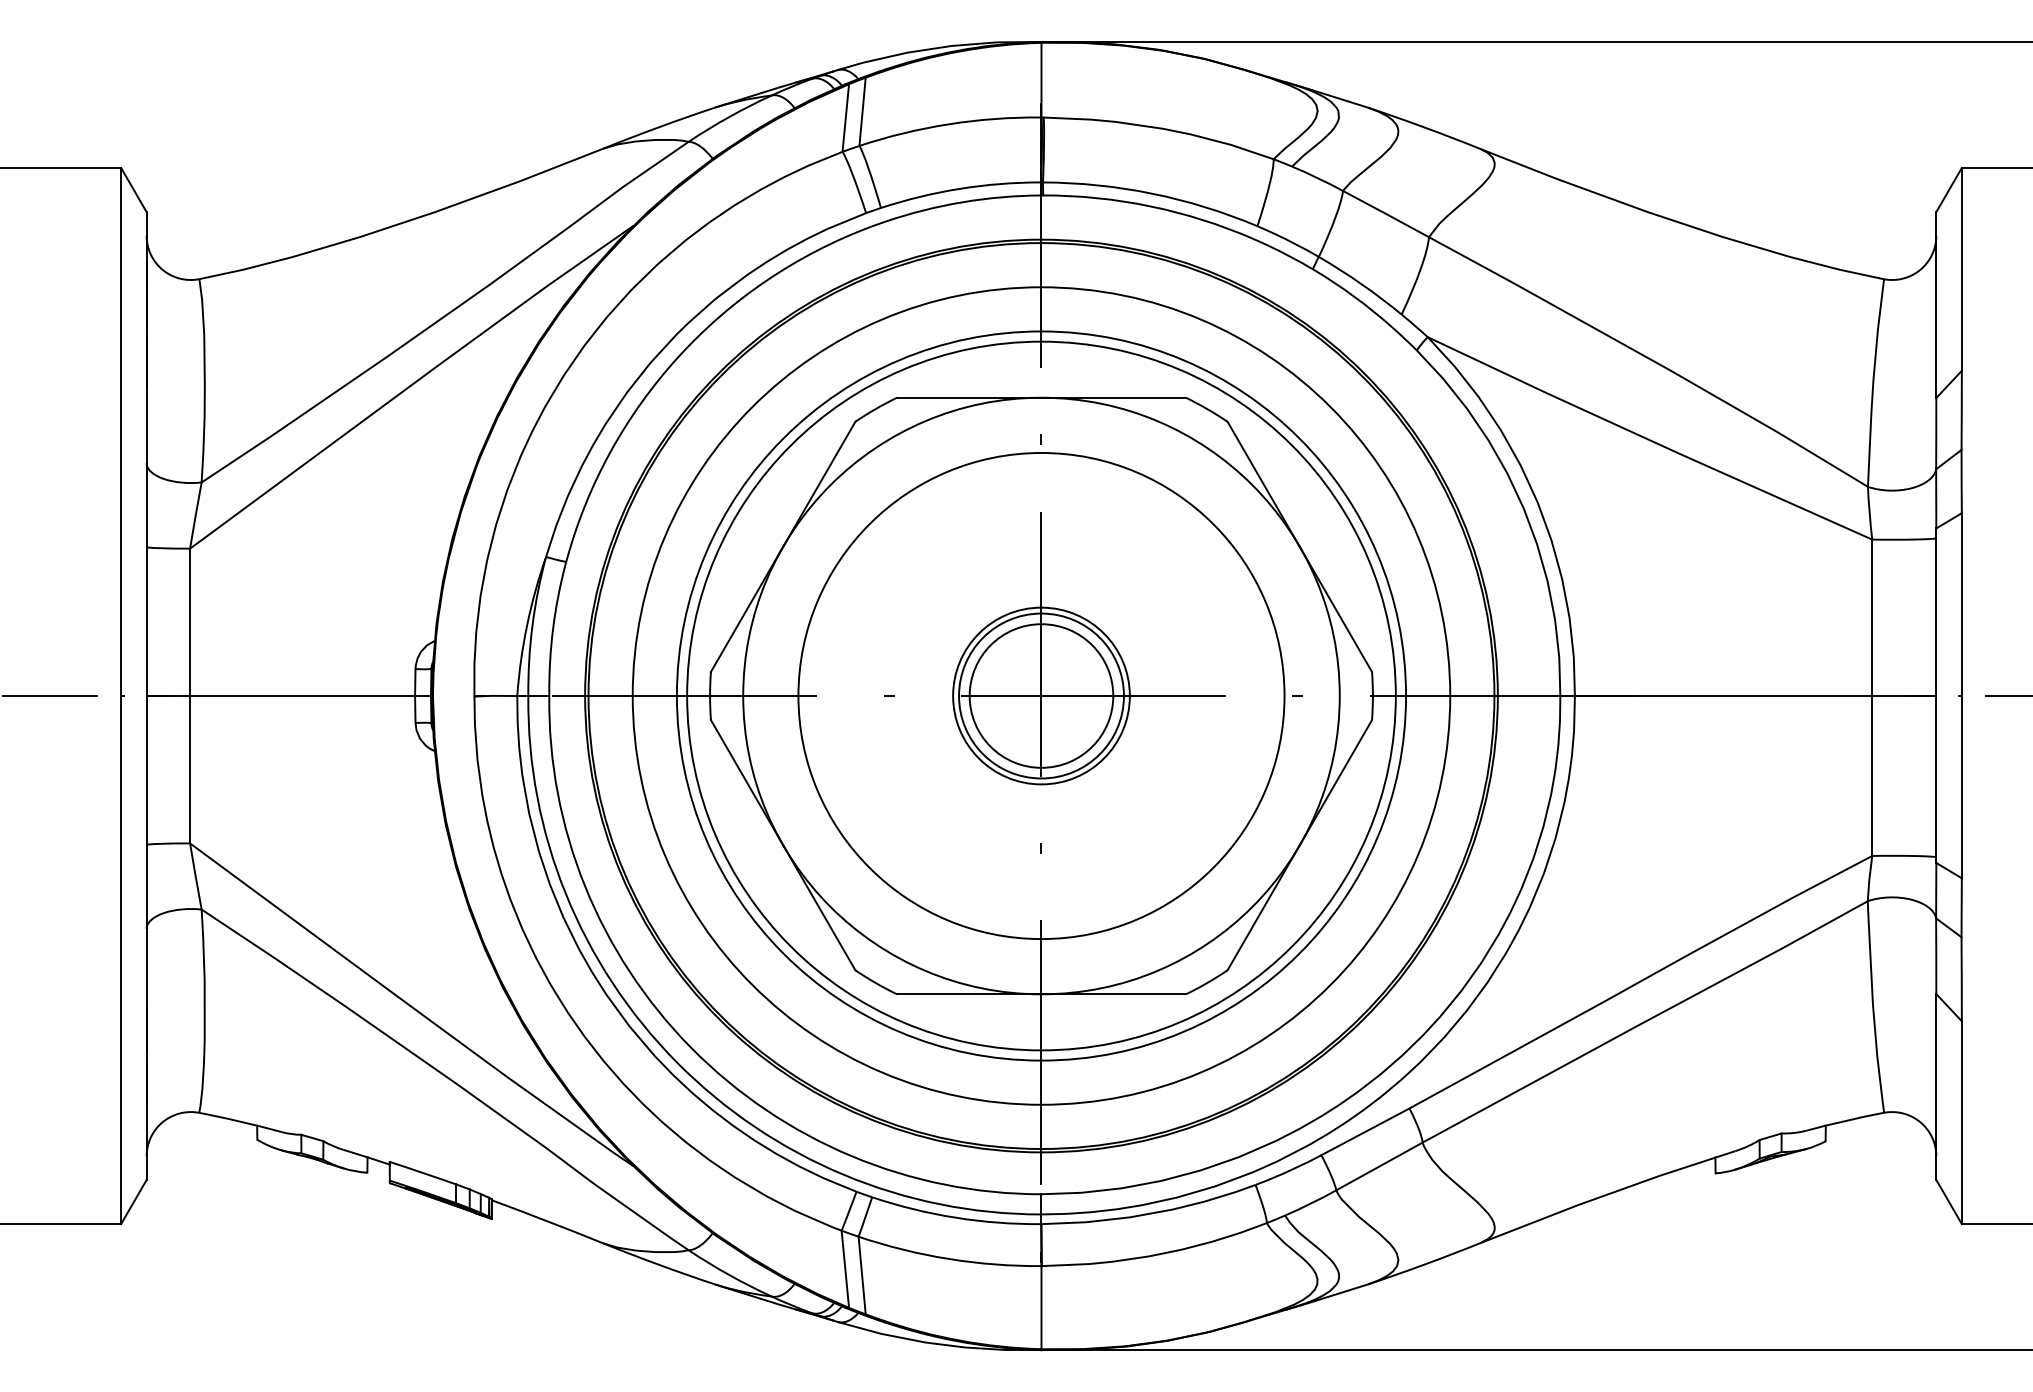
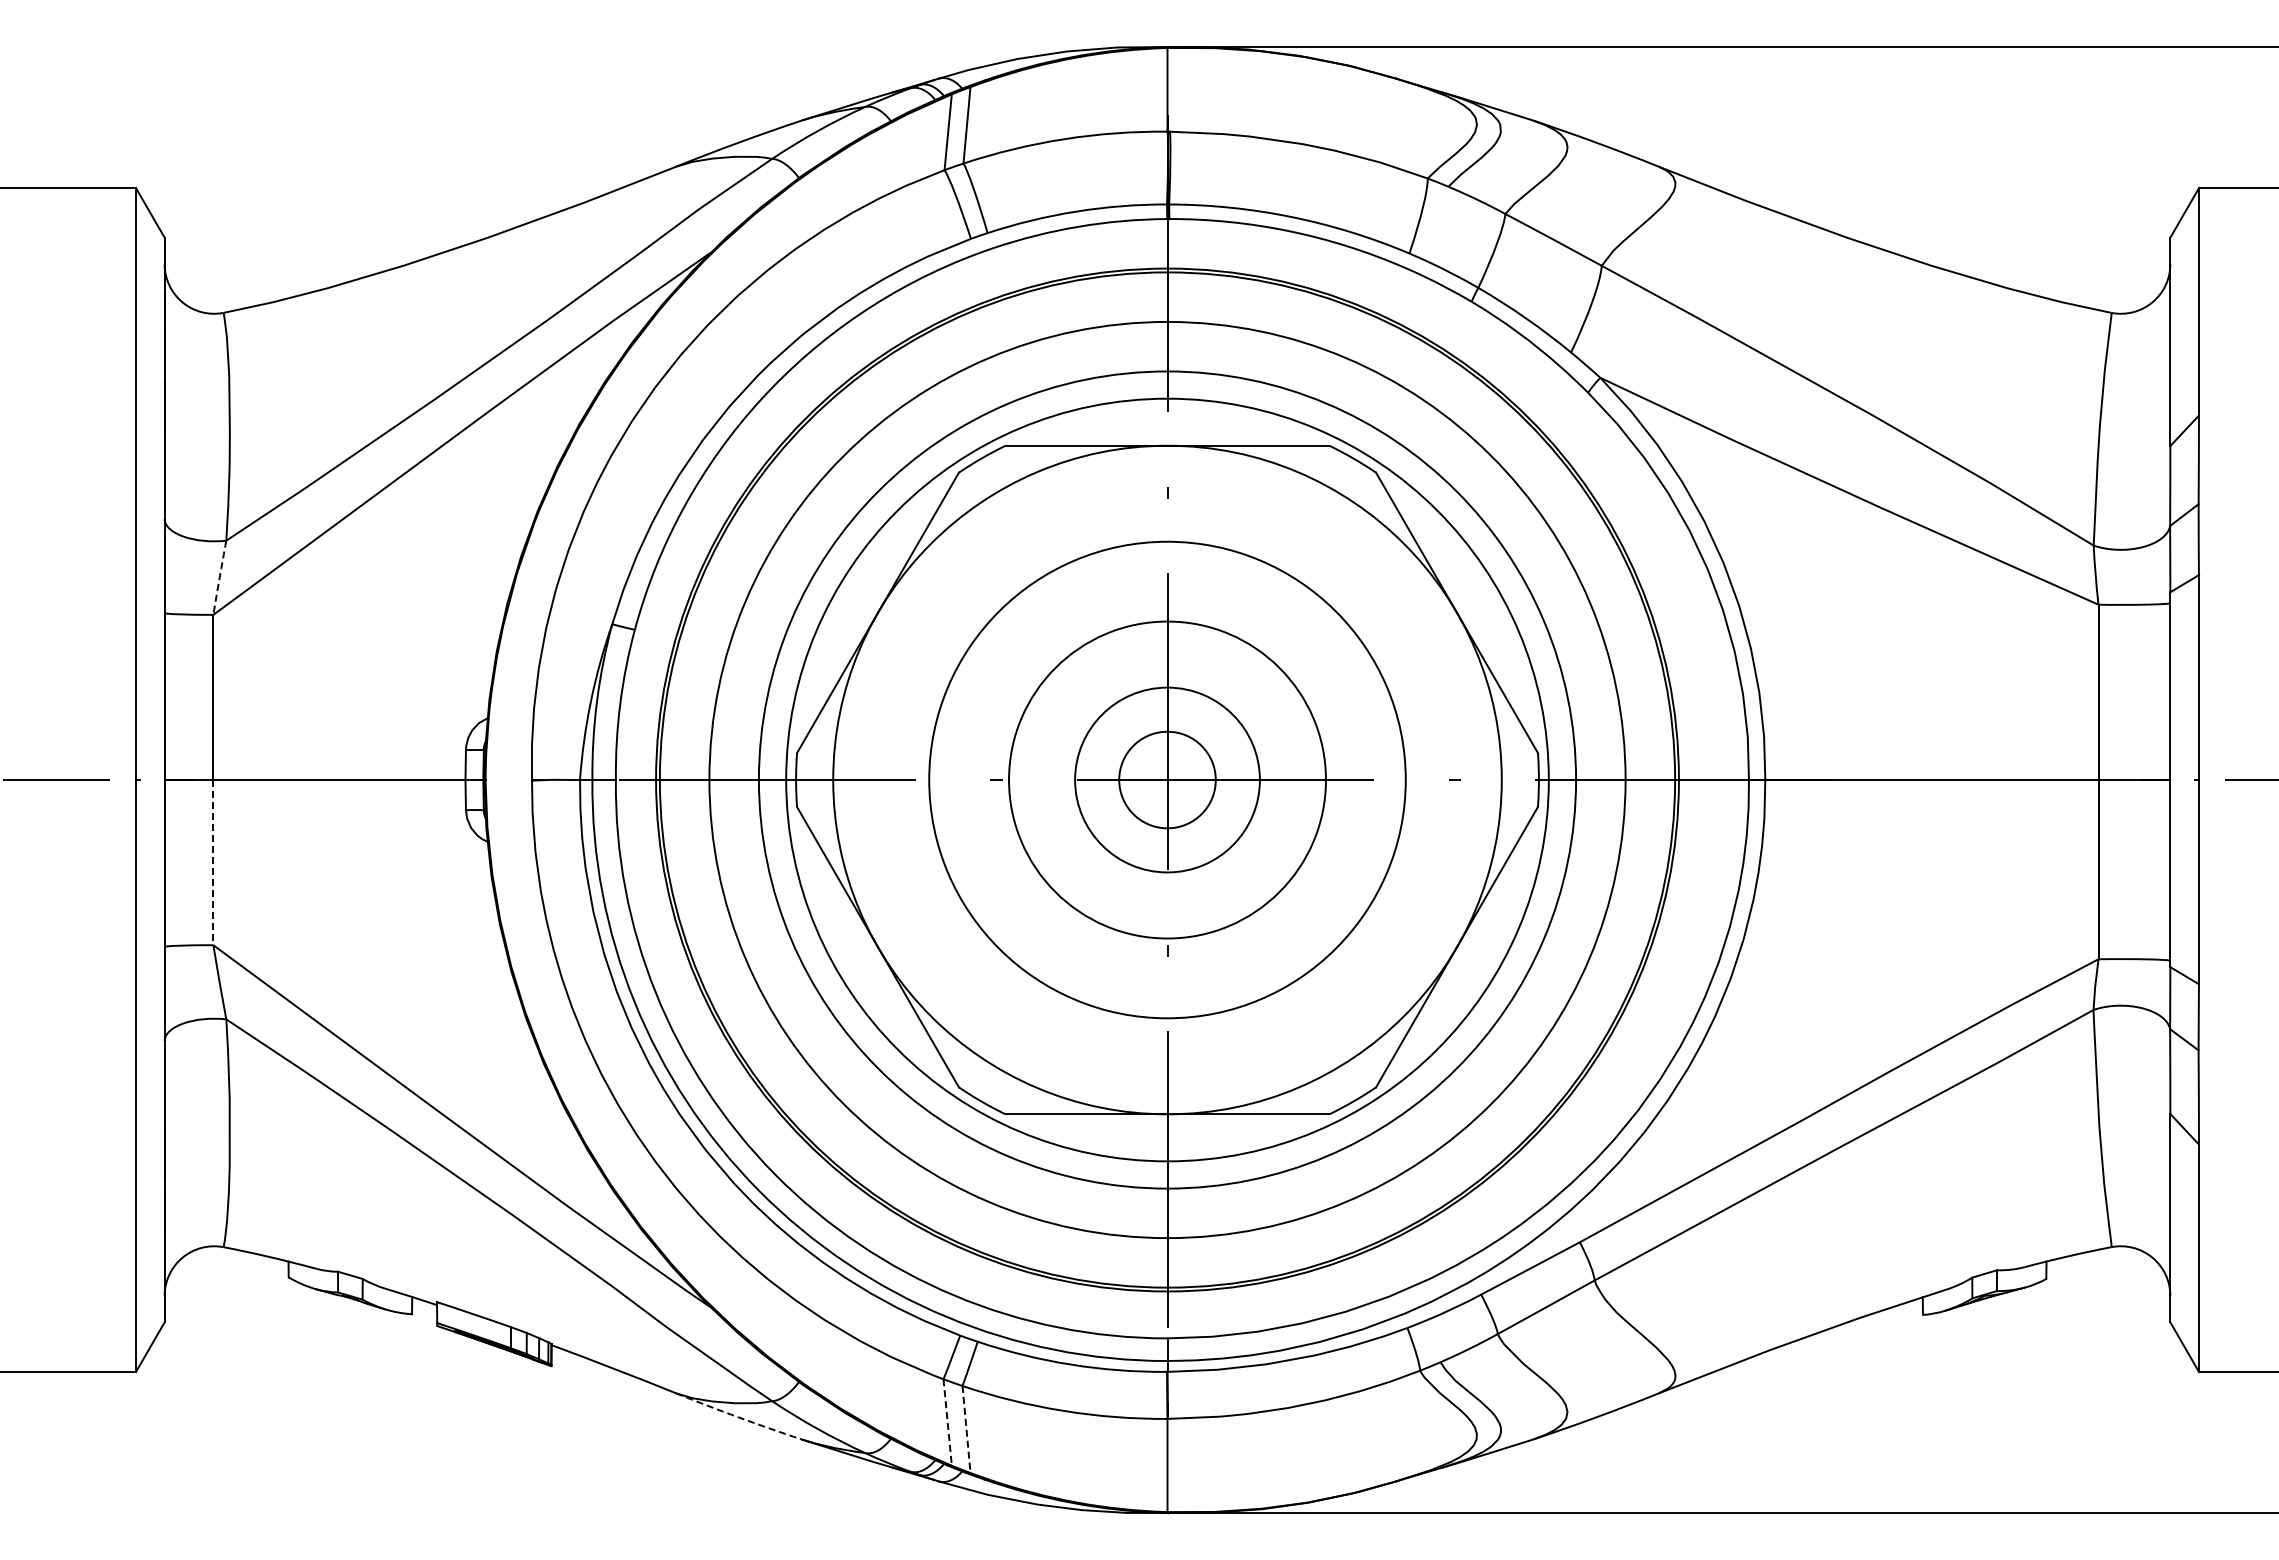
arc: (195, 515) -> (219, 577), solid -> dashed
circle: (1041, 695) -> (1167, 779), size x0.6
circle: (1041, 695) -> (1167, 779), size x0.6
circle: (1041, 695) -> (1167, 779), size x1.4
circle: (1041, 695) -> (1167, 779), size x1.6
line: (190, 769) -> (213, 862), solid -> dashed
arc: (658, 1264) -> (738, 1417), solid -> dashed
line: (845, 1270) -> (947, 1423), solid -> dashed
line: (862, 1275) -> (966, 1429), solid -> dashed

